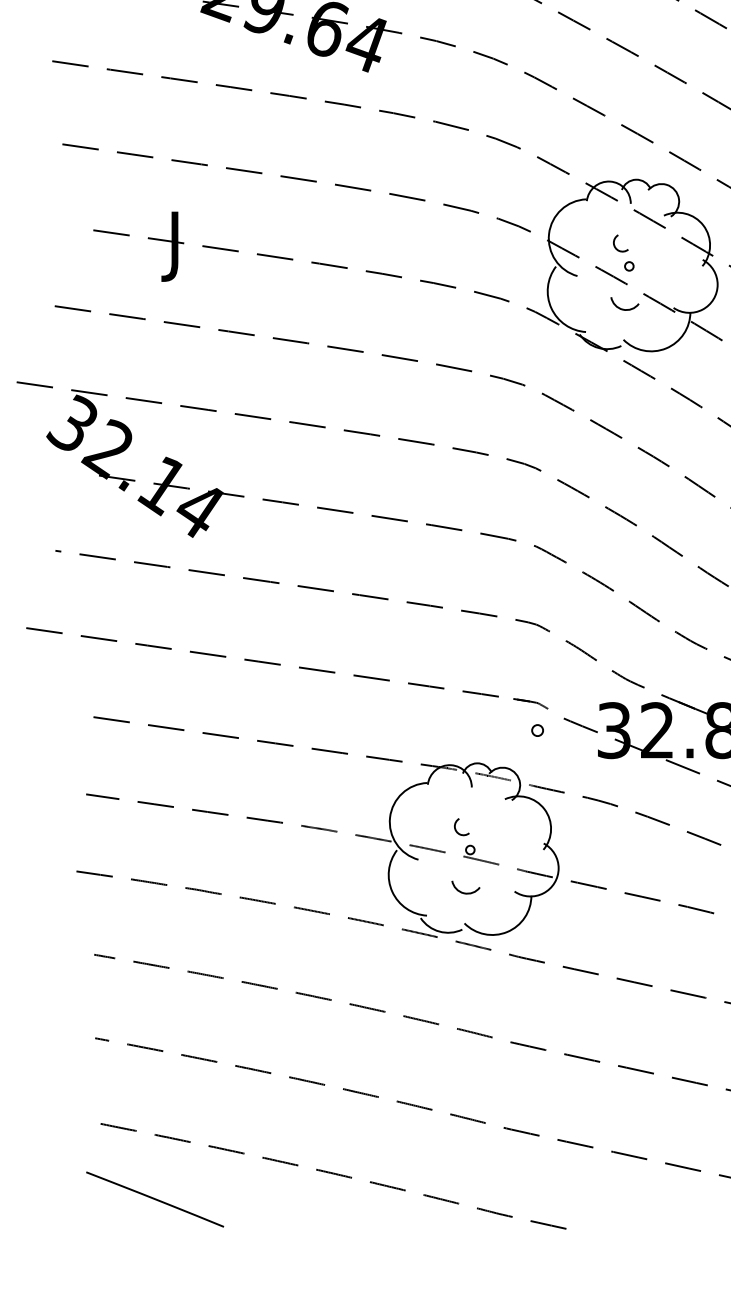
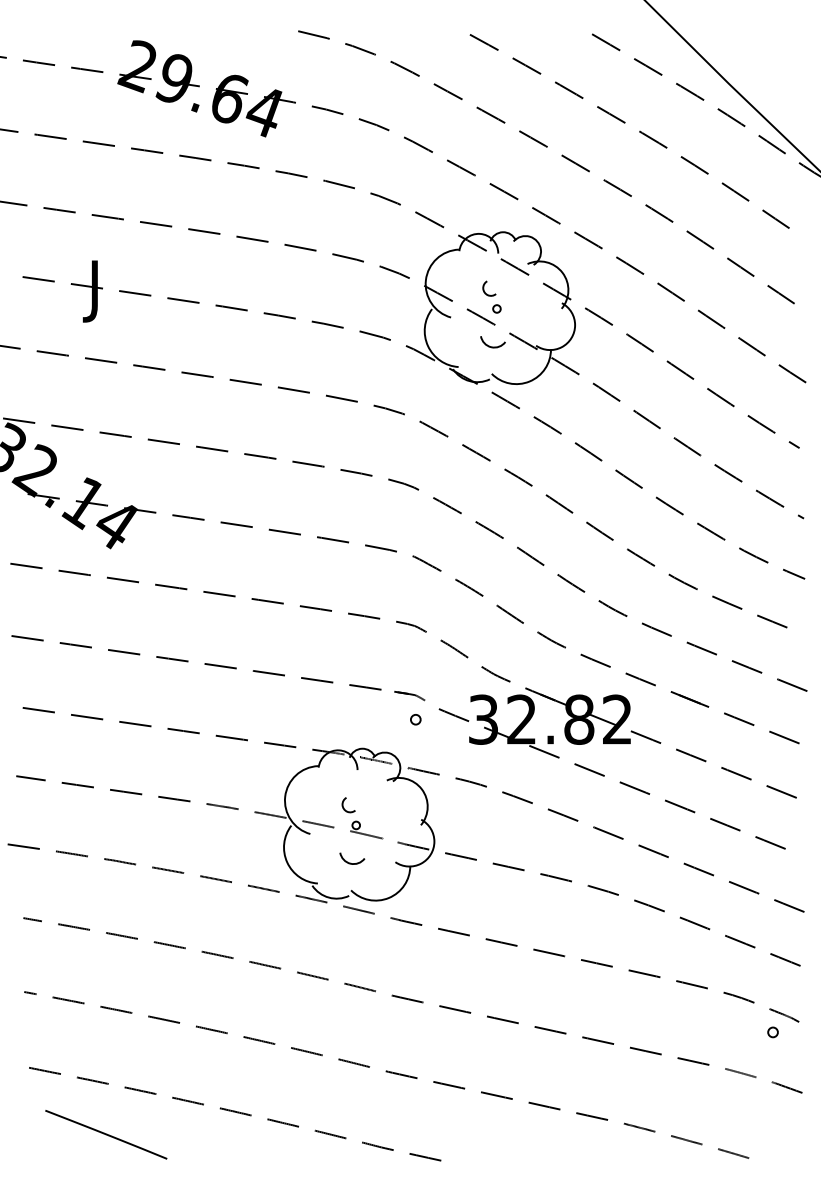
line: (155, 1199) -> (106, 1134), moved

